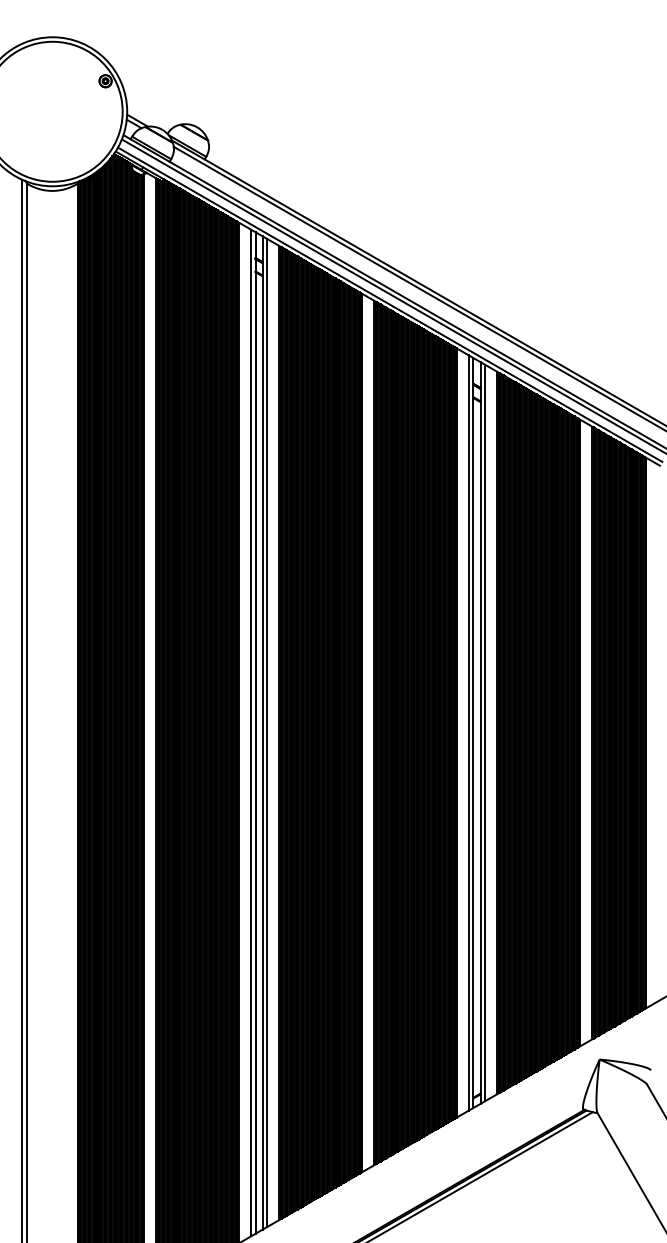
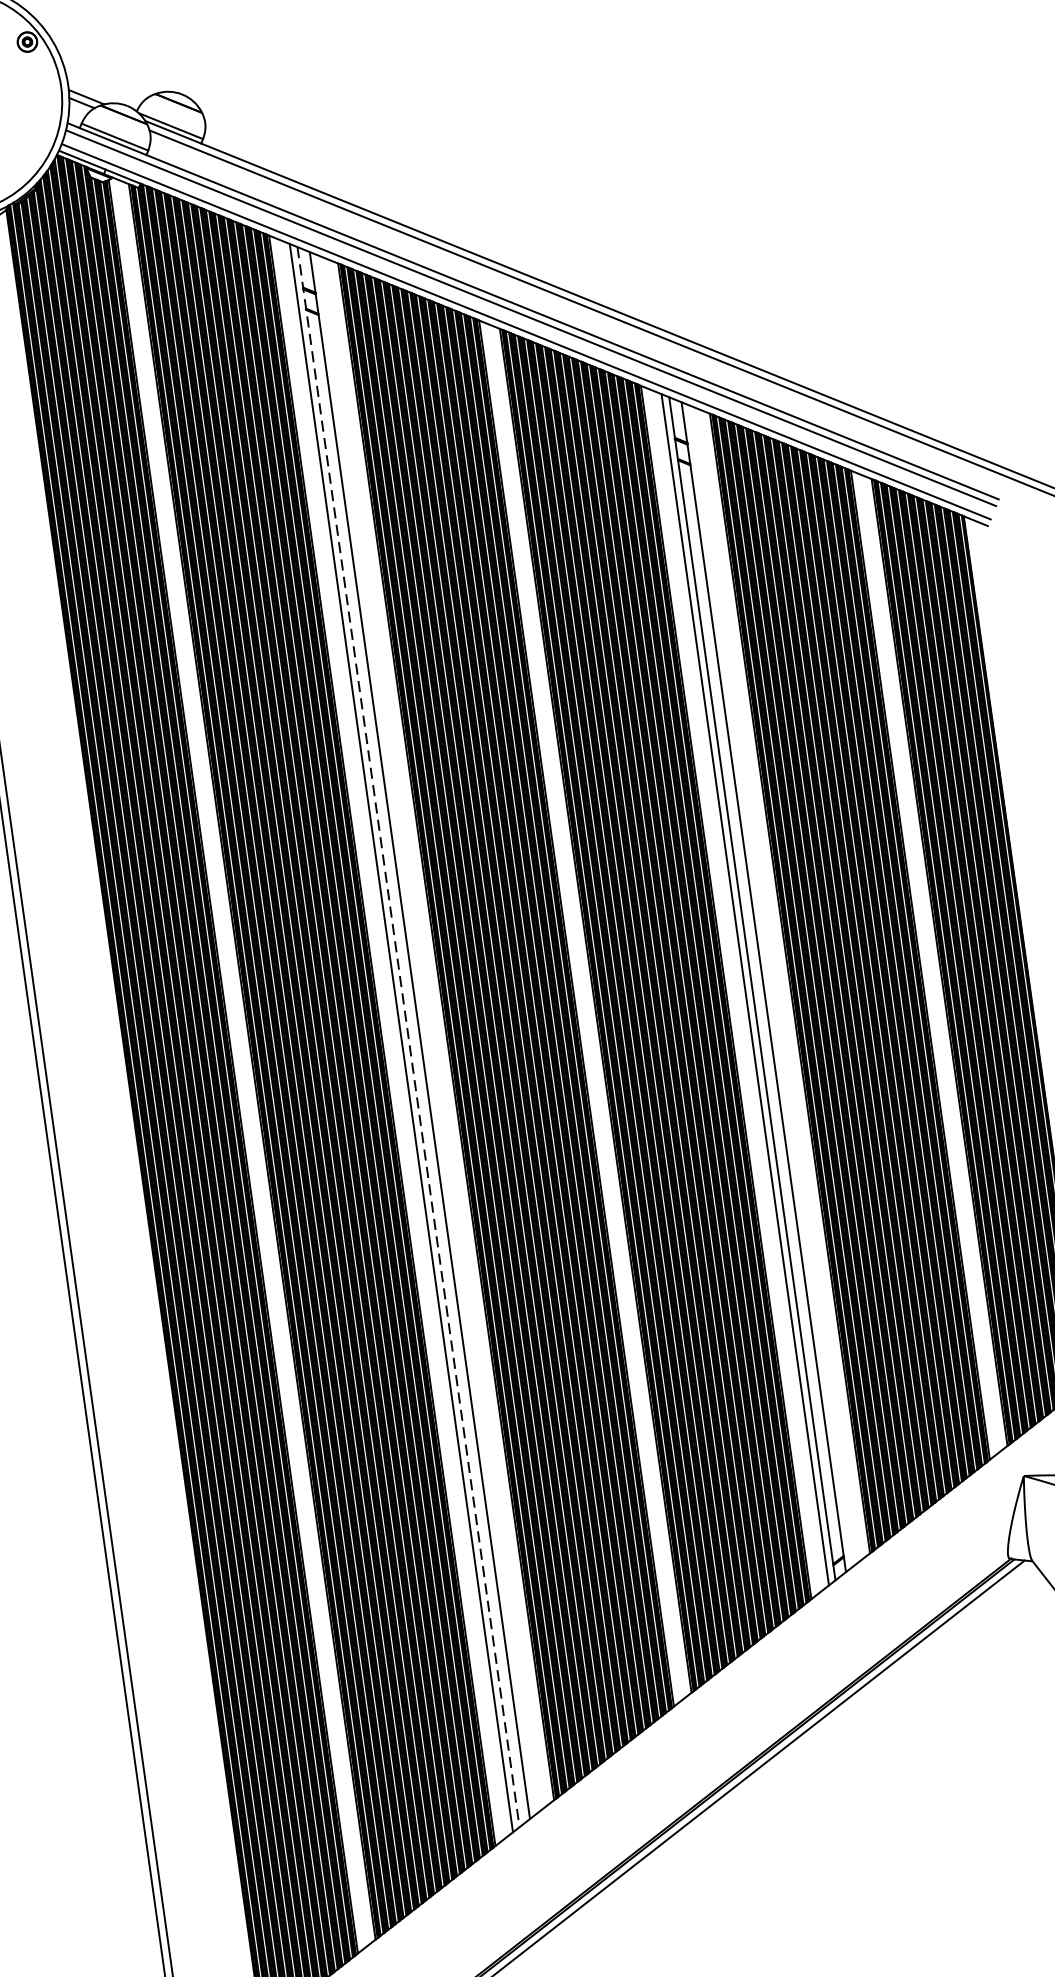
line: (485, 732) -> (771, 985), removed
line: (255, 733) -> (408, 1037), solid -> dashed
line: (267, 733) -> (427, 1035), removed

